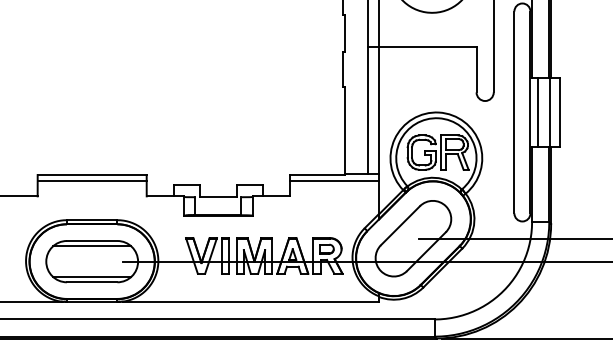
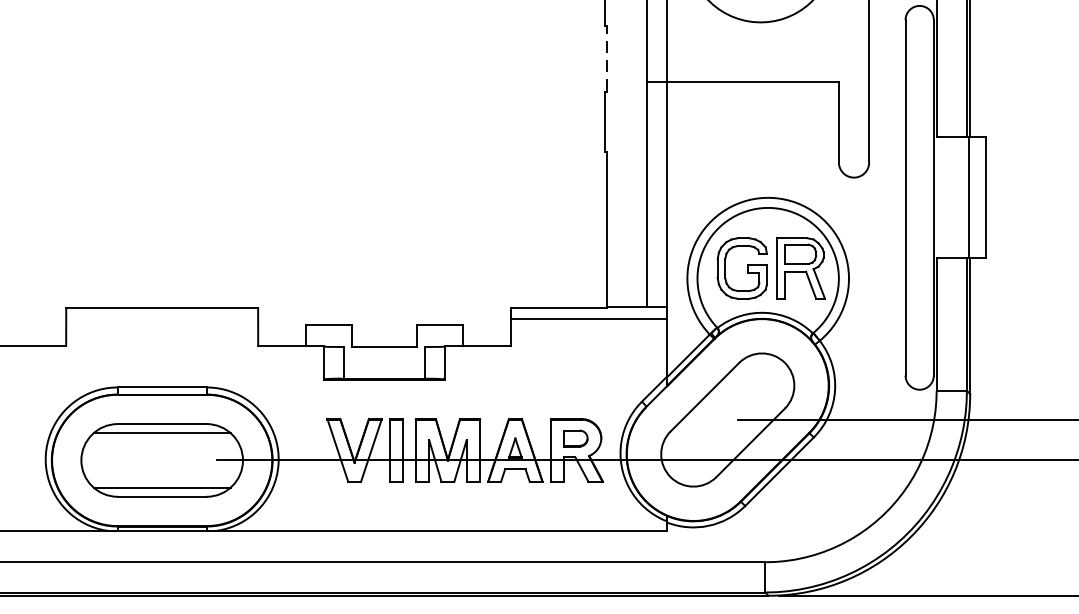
line: (344, 33) -> (606, 58), solid -> dashed
line: (538, 112) -> (947, 197), removed
line: (91, 181) -> (160, 319), removed

